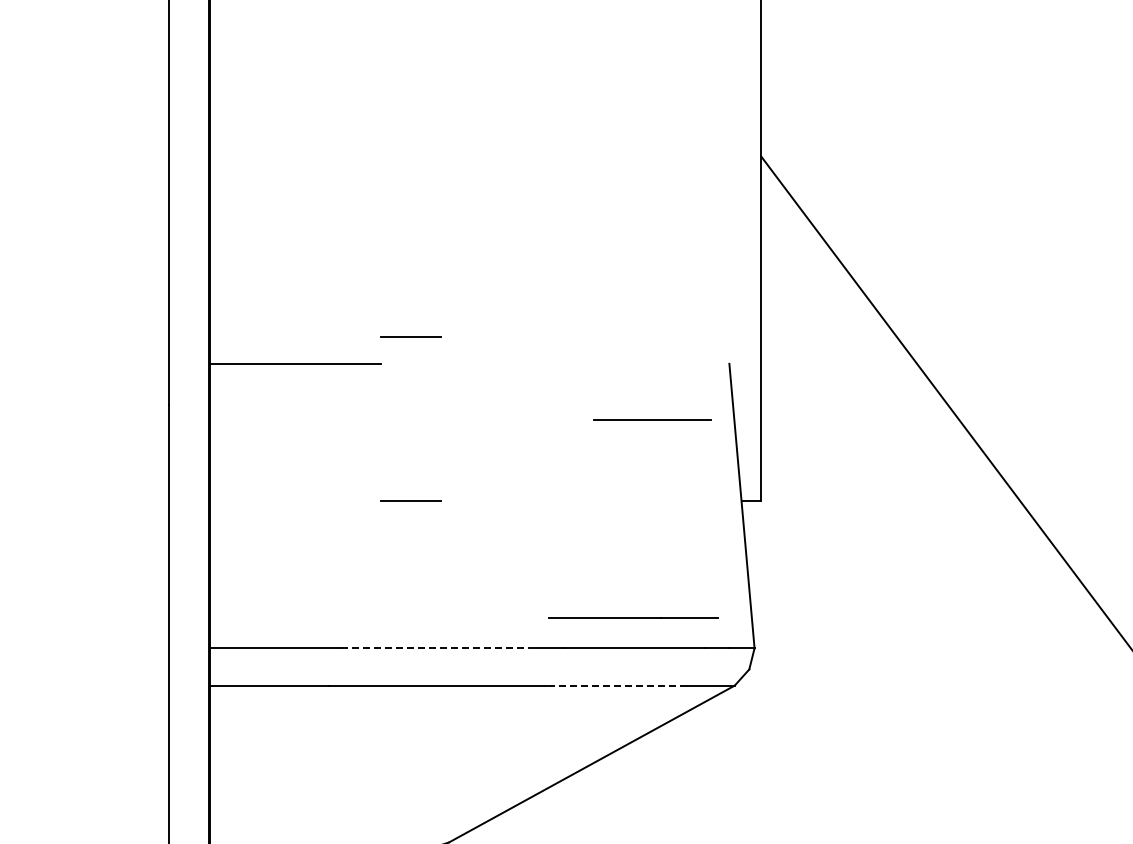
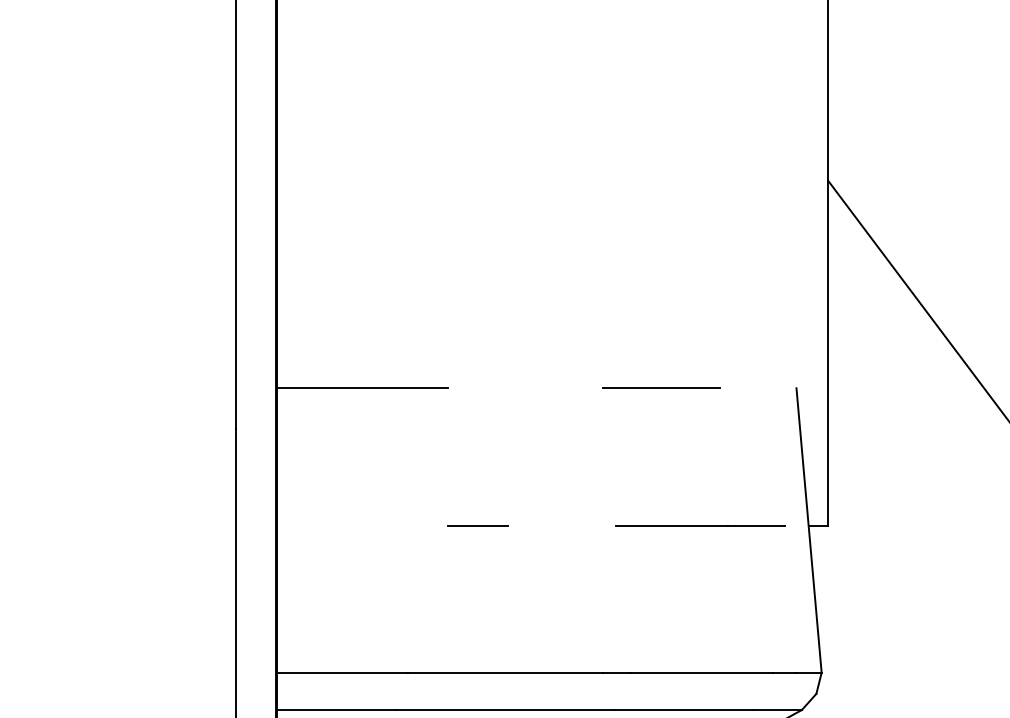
line: (410, 336) -> (477, 360), removed
line: (652, 419) -> (661, 387), moved
line: (633, 617) -> (700, 524), moved
line: (438, 648) -> (505, 672), dashed -> solid
line: (616, 685) -> (683, 709), dashed -> solid

